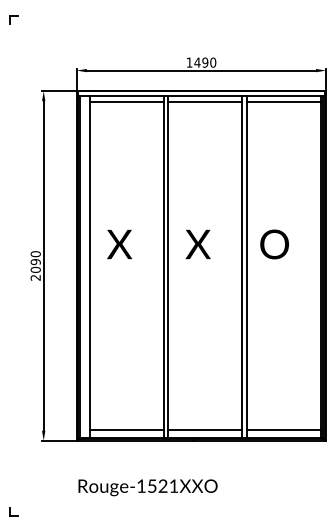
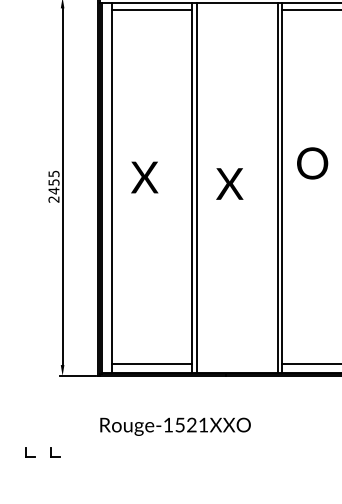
line: (205, 102) -> (237, 9), removed
text: (119, 244) -> (144, 177), moved
text: (197, 244) -> (229, 184), moved
text: (35, 262) -> (53, 182), 2090 -> 2455
line: (205, 429) -> (237, 363), removed
part: (36, 511) -> (54, 452), added

